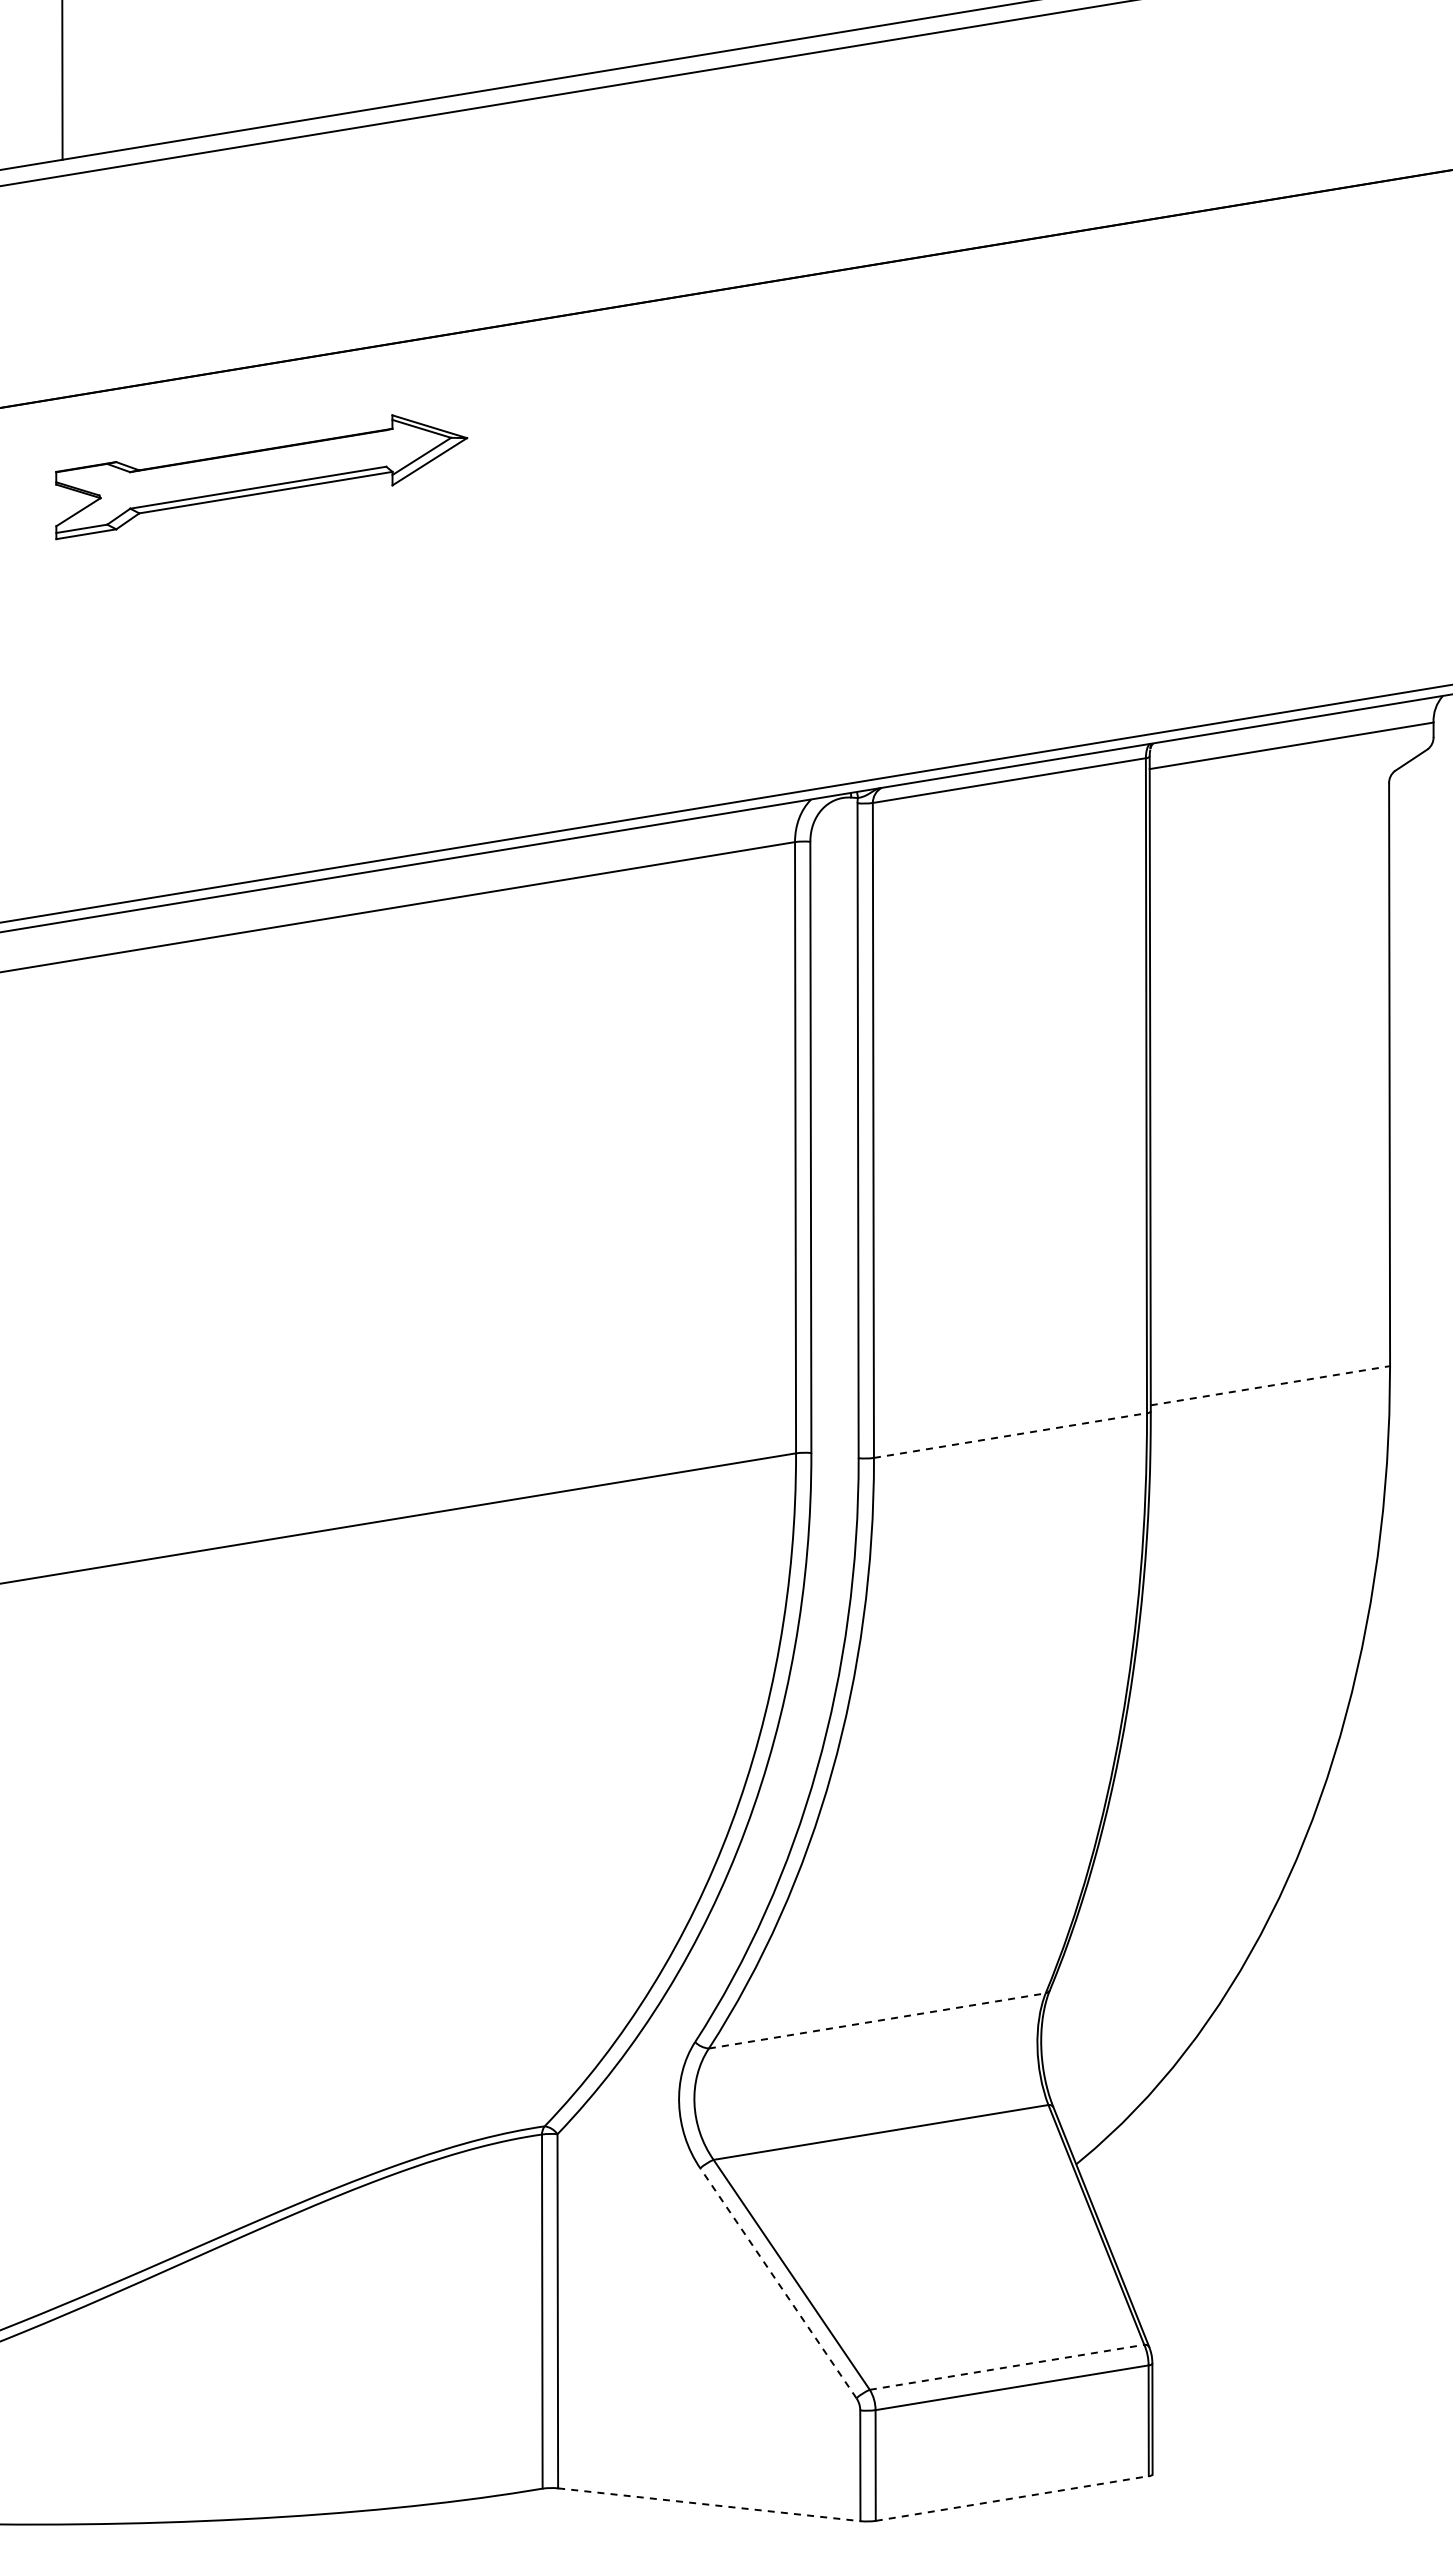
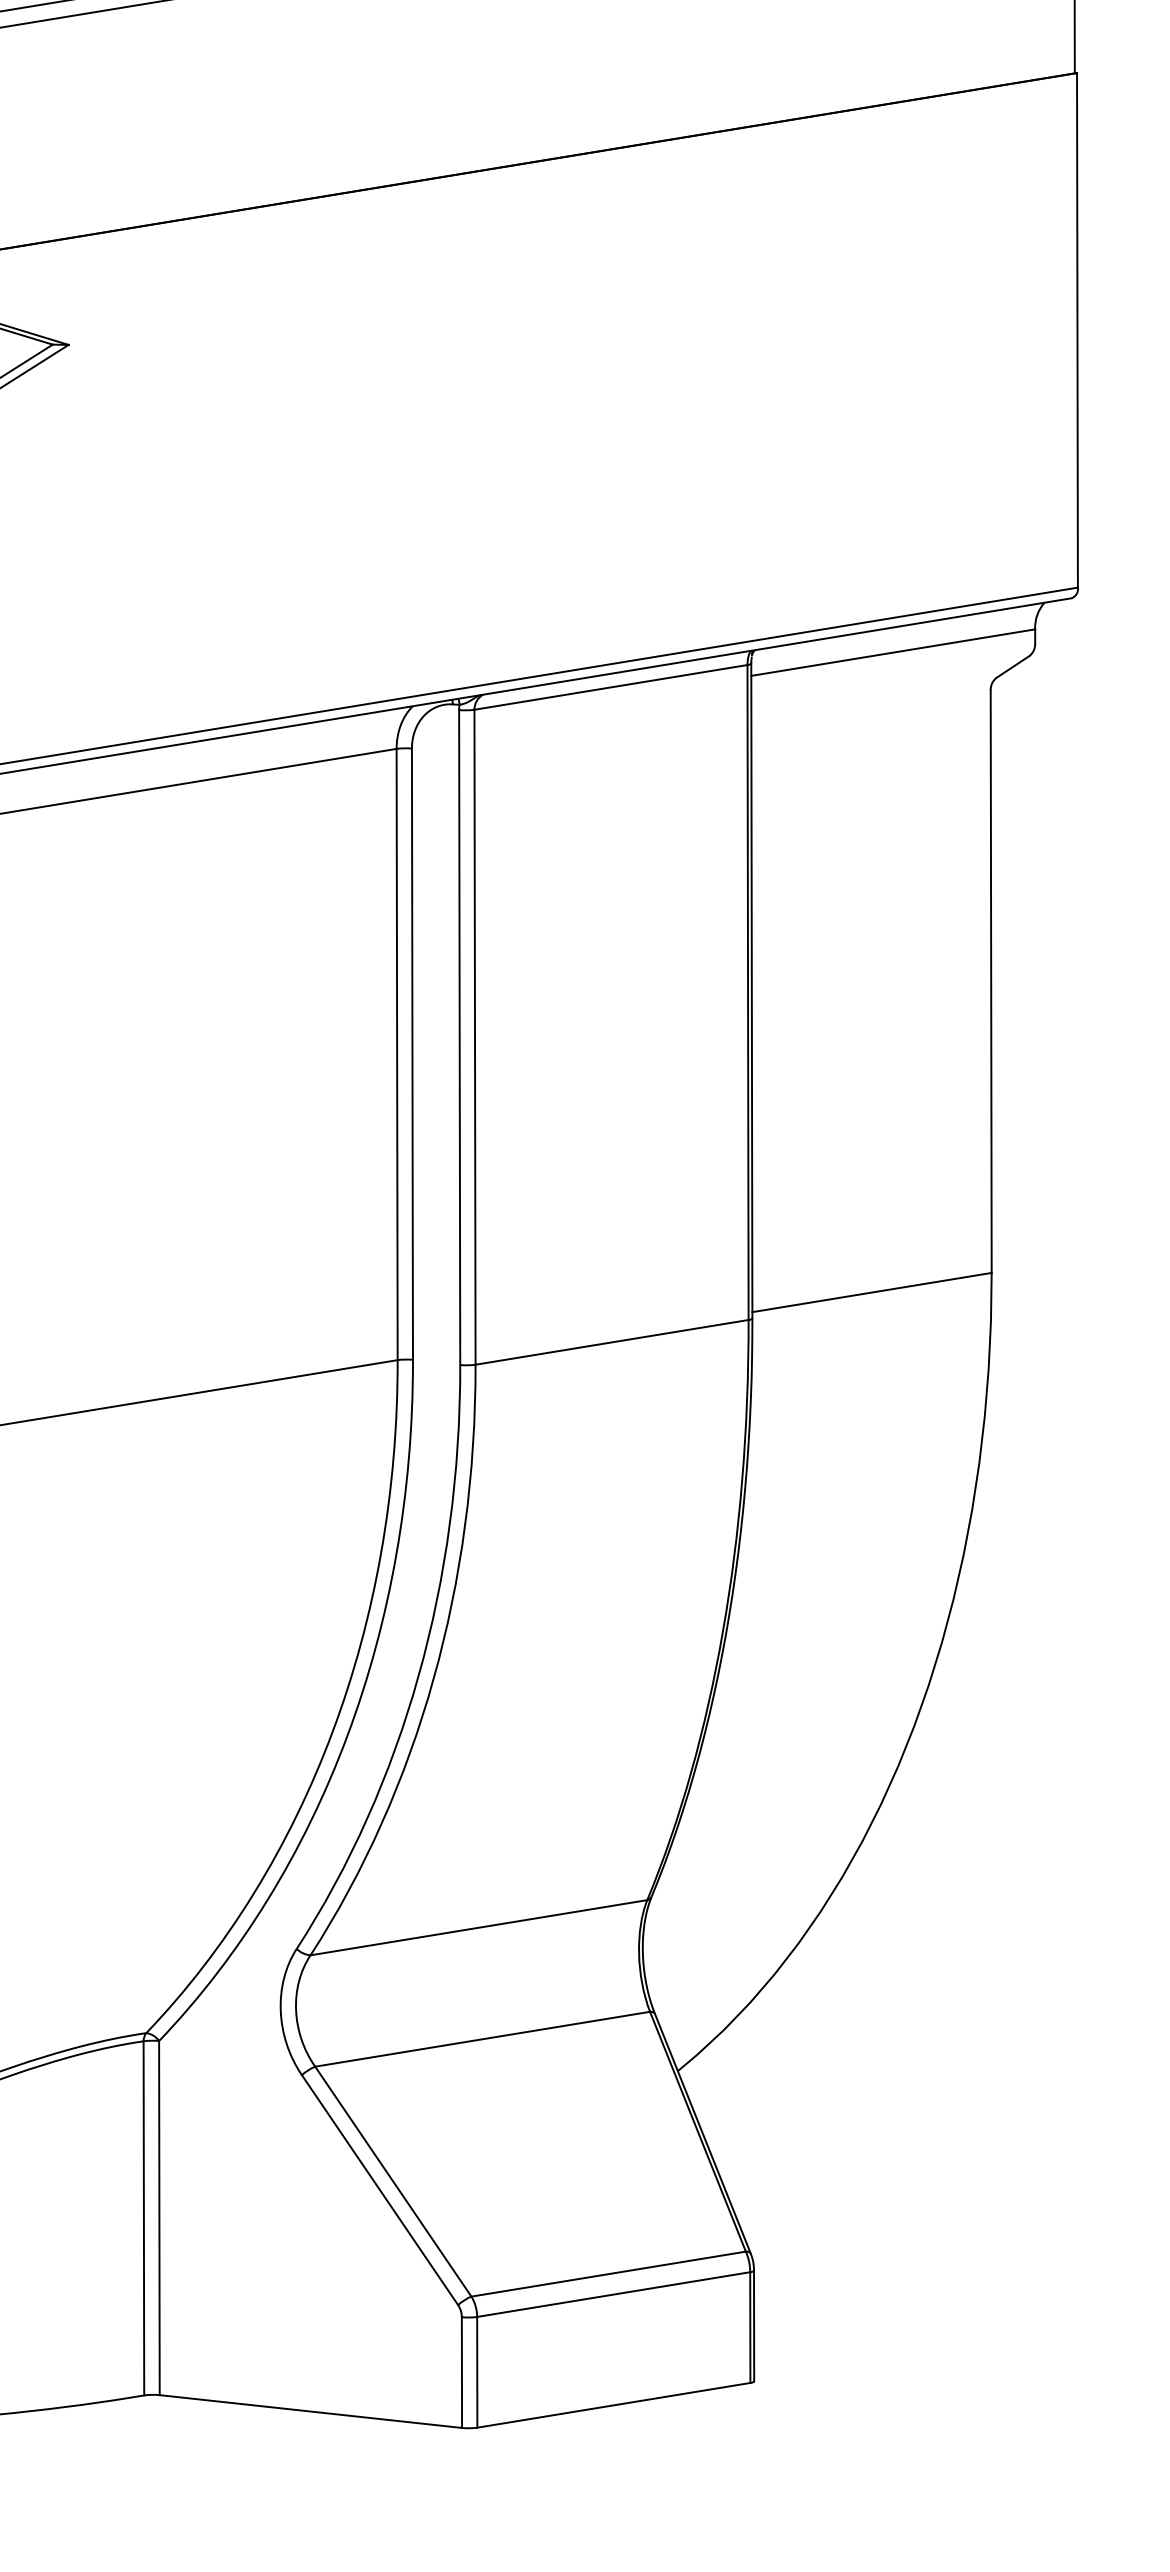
line: (1270, 1385) -> (872, 1292), dashed -> solid
line: (1010, 1435) -> (612, 1342), dashed -> solid
line: (877, 2020) -> (479, 1927), dashed -> solid
line: (778, 2283) -> (380, 2190), dashed -> solid
line: (1007, 2367) -> (609, 2274), dashed -> solid
line: (1012, 2498) -> (614, 2405), dashed -> solid
line: (709, 2504) -> (311, 2411), dashed -> solid

